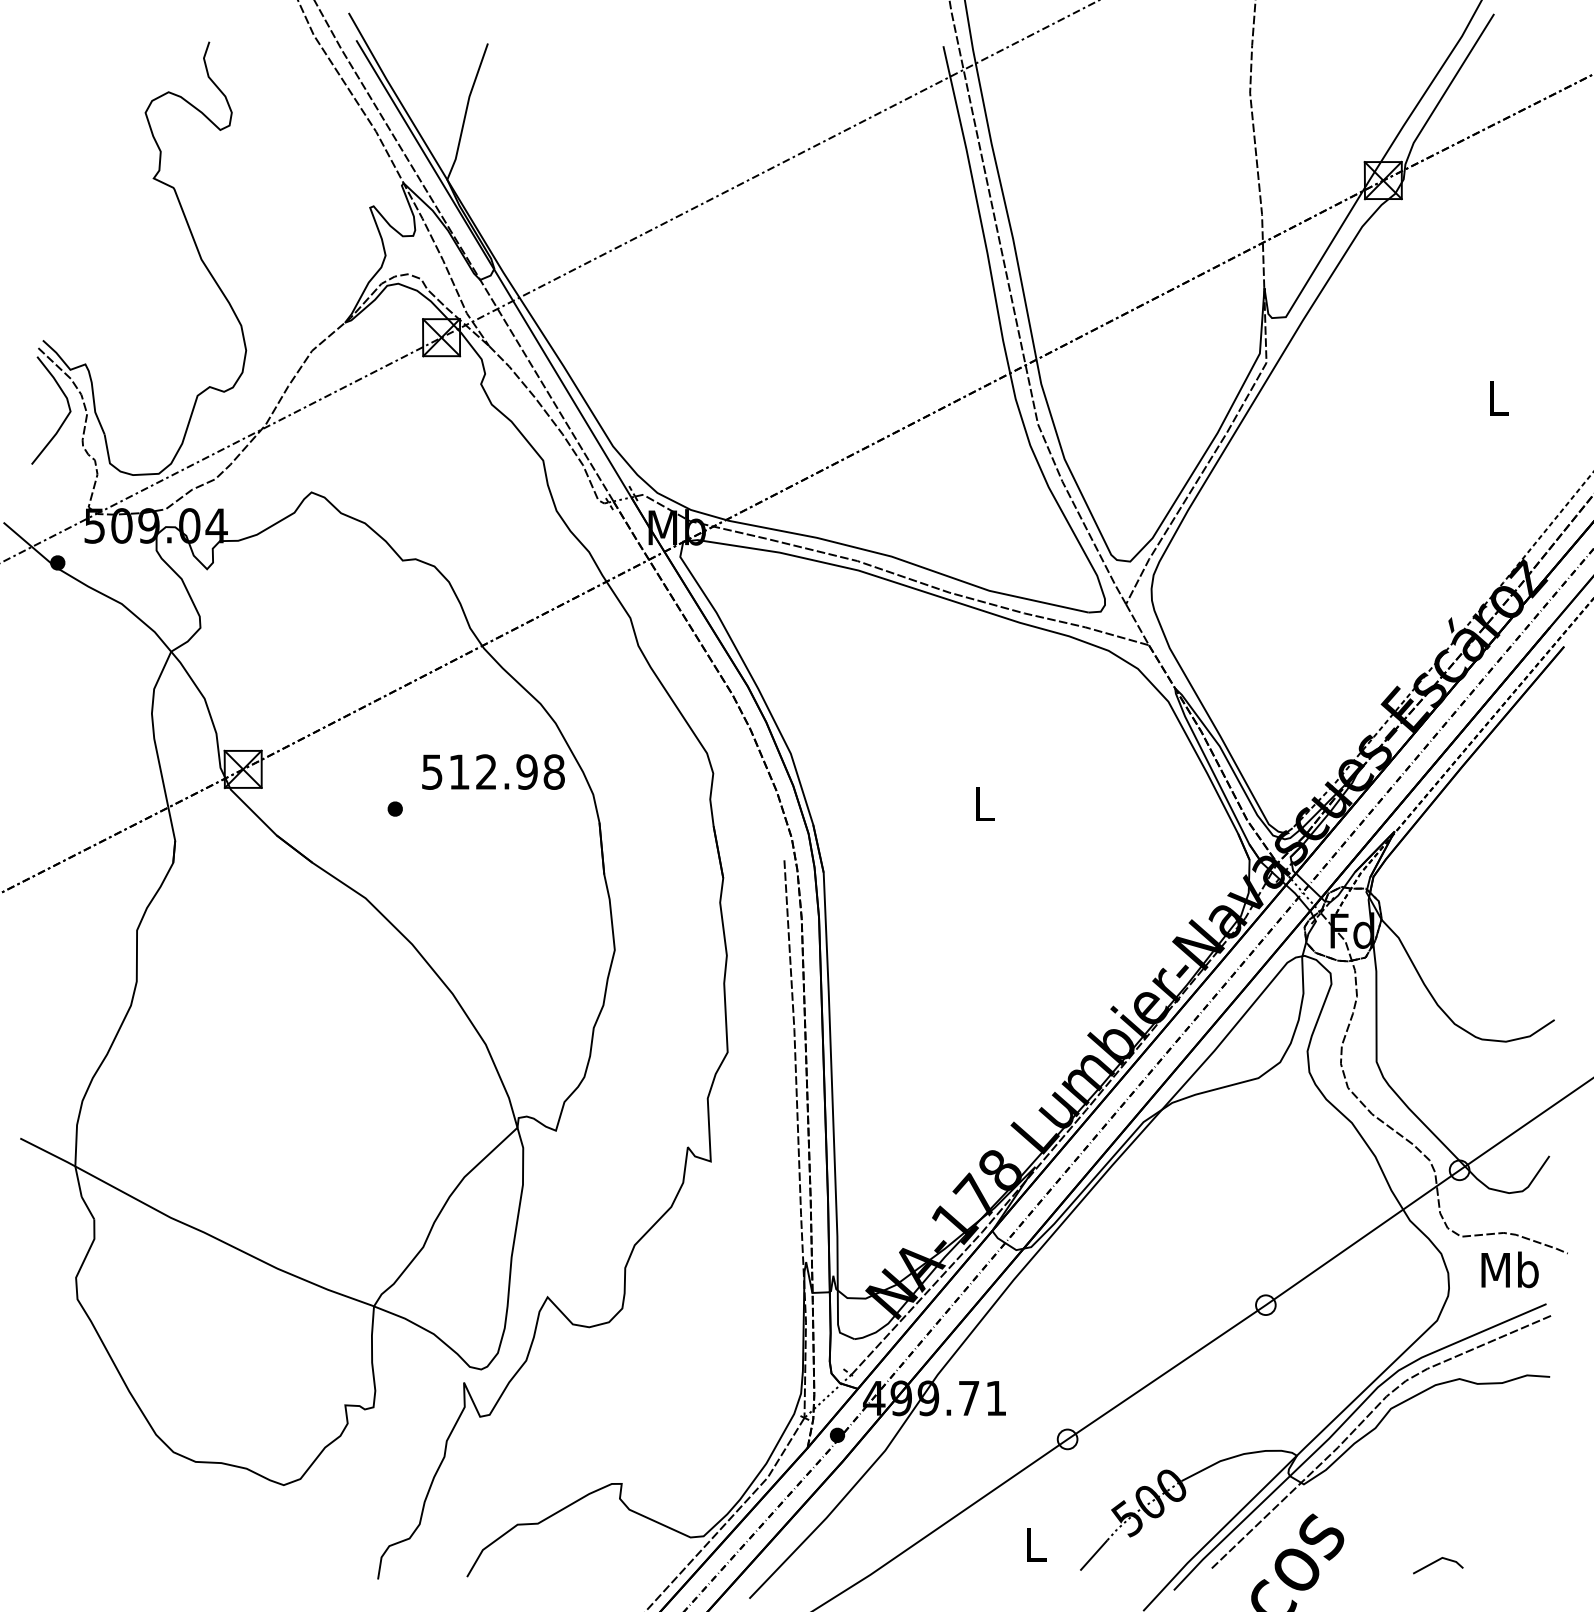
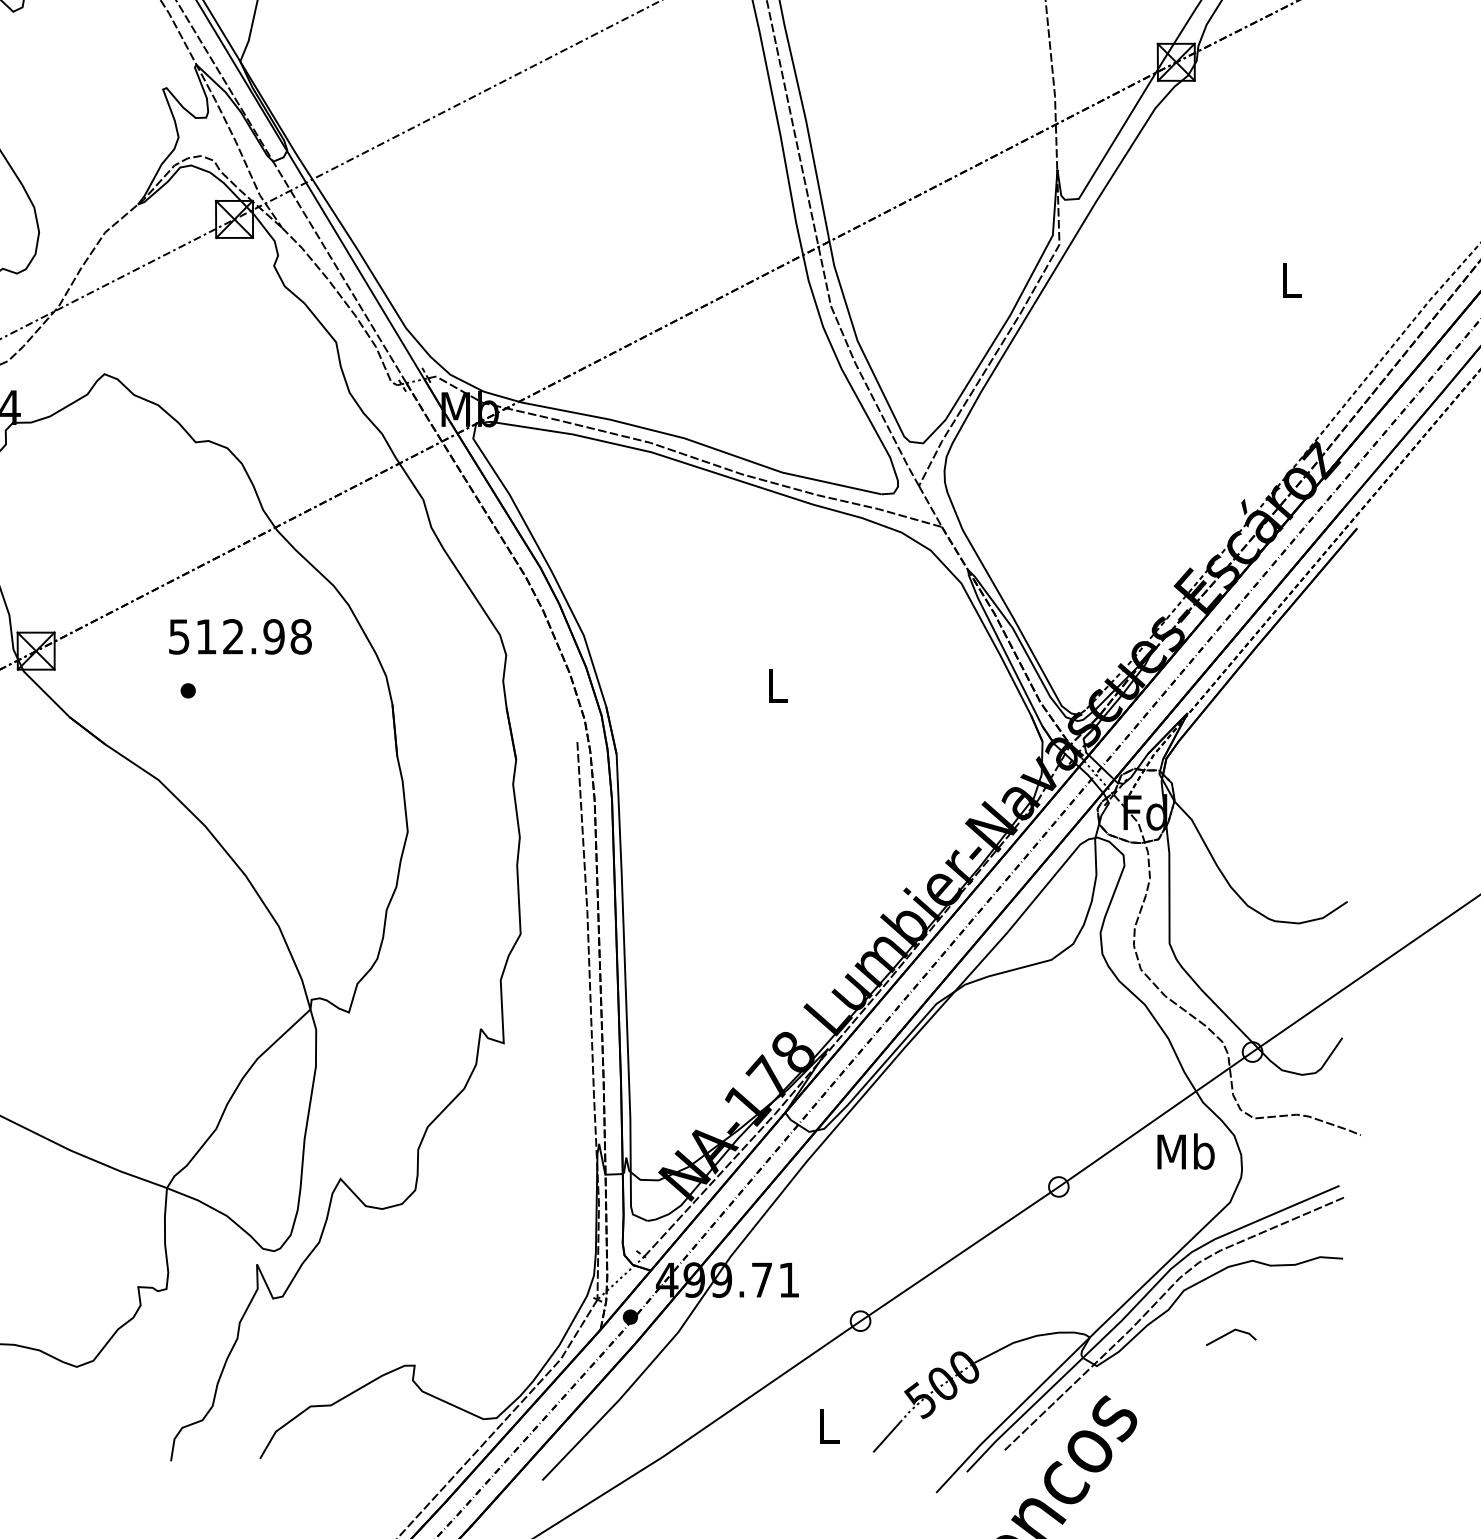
text: (493, 771) -> (240, 636), moved
text: (1509, 1269) -> (1185, 1151), moved
line: (1436, 1562) -> (1229, 1334), moved

